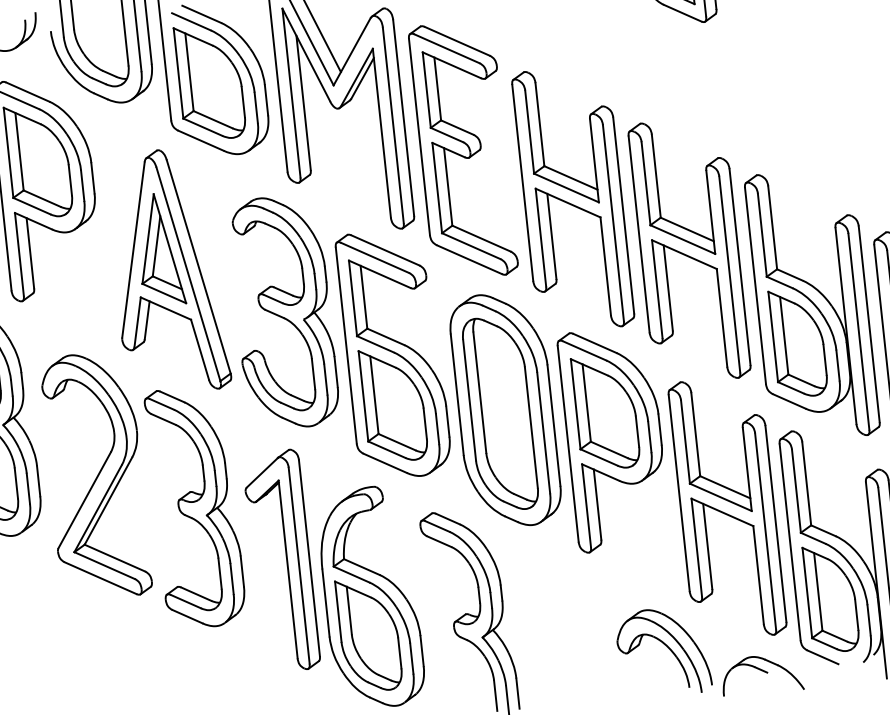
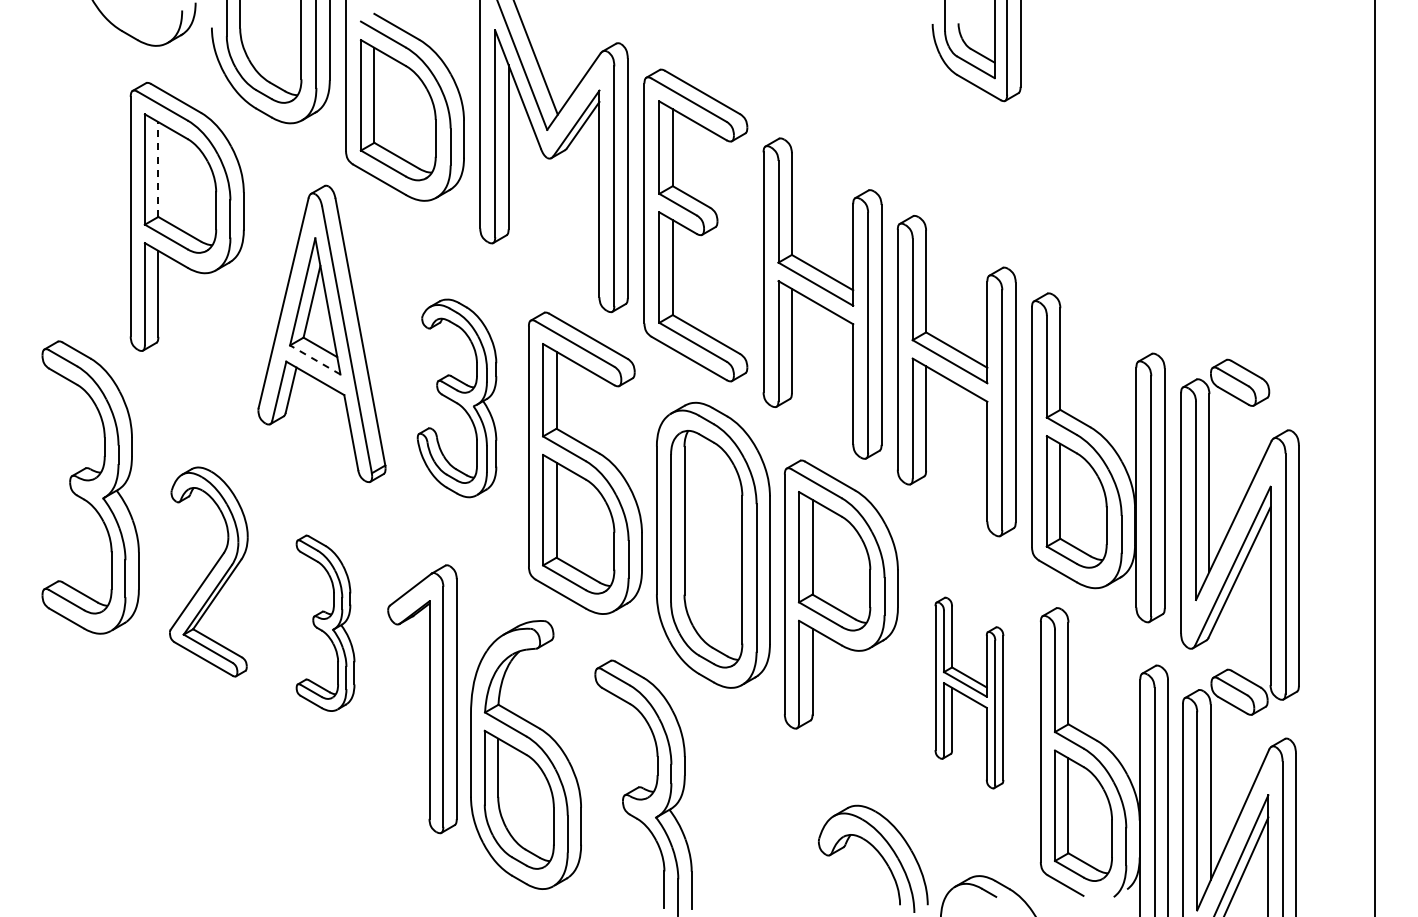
line: (19, 151) -> (158, 169), solid -> dashed
line: (163, 293) -> (314, 359), solid -> dashed
part: (282, 312) -> (456, 398), size x0.7
part: (95, 475) -> (208, 571), size x0.7
part: (195, 507) -> (325, 623), size x0.6
part: (727, 508) -> (969, 692), size x0.6

